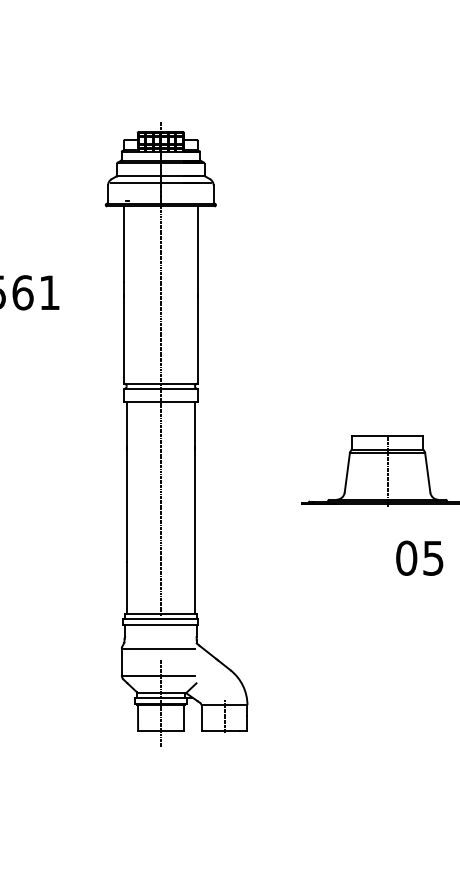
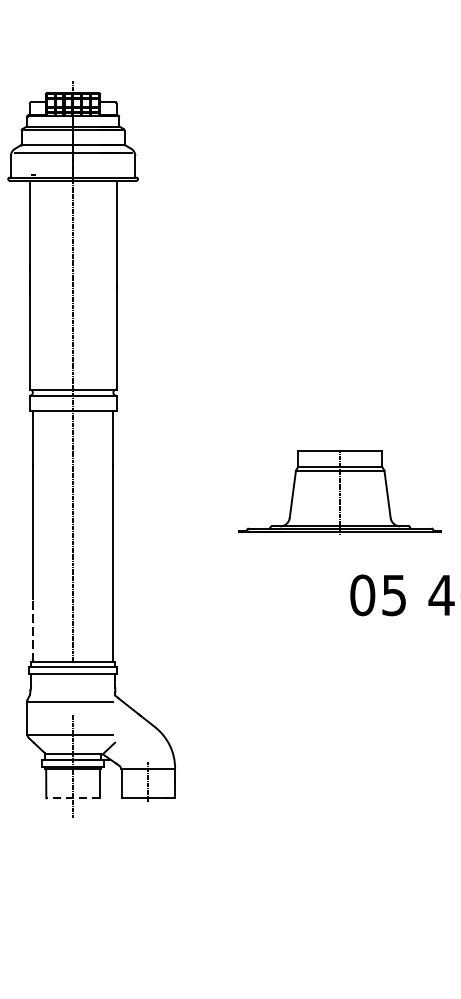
line: (126, 587) -> (32, 629), solid -> dashed
line: (160, 730) -> (72, 798), solid -> dashed

